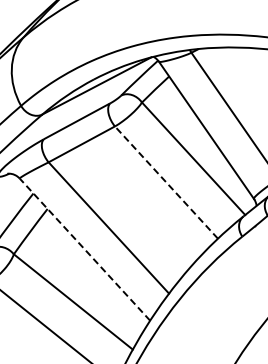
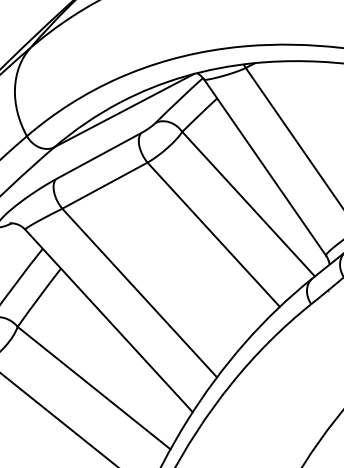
line: (166, 182) -> (213, 234), dashed -> solid
line: (84, 249) -> (108, 320), dashed -> solid

